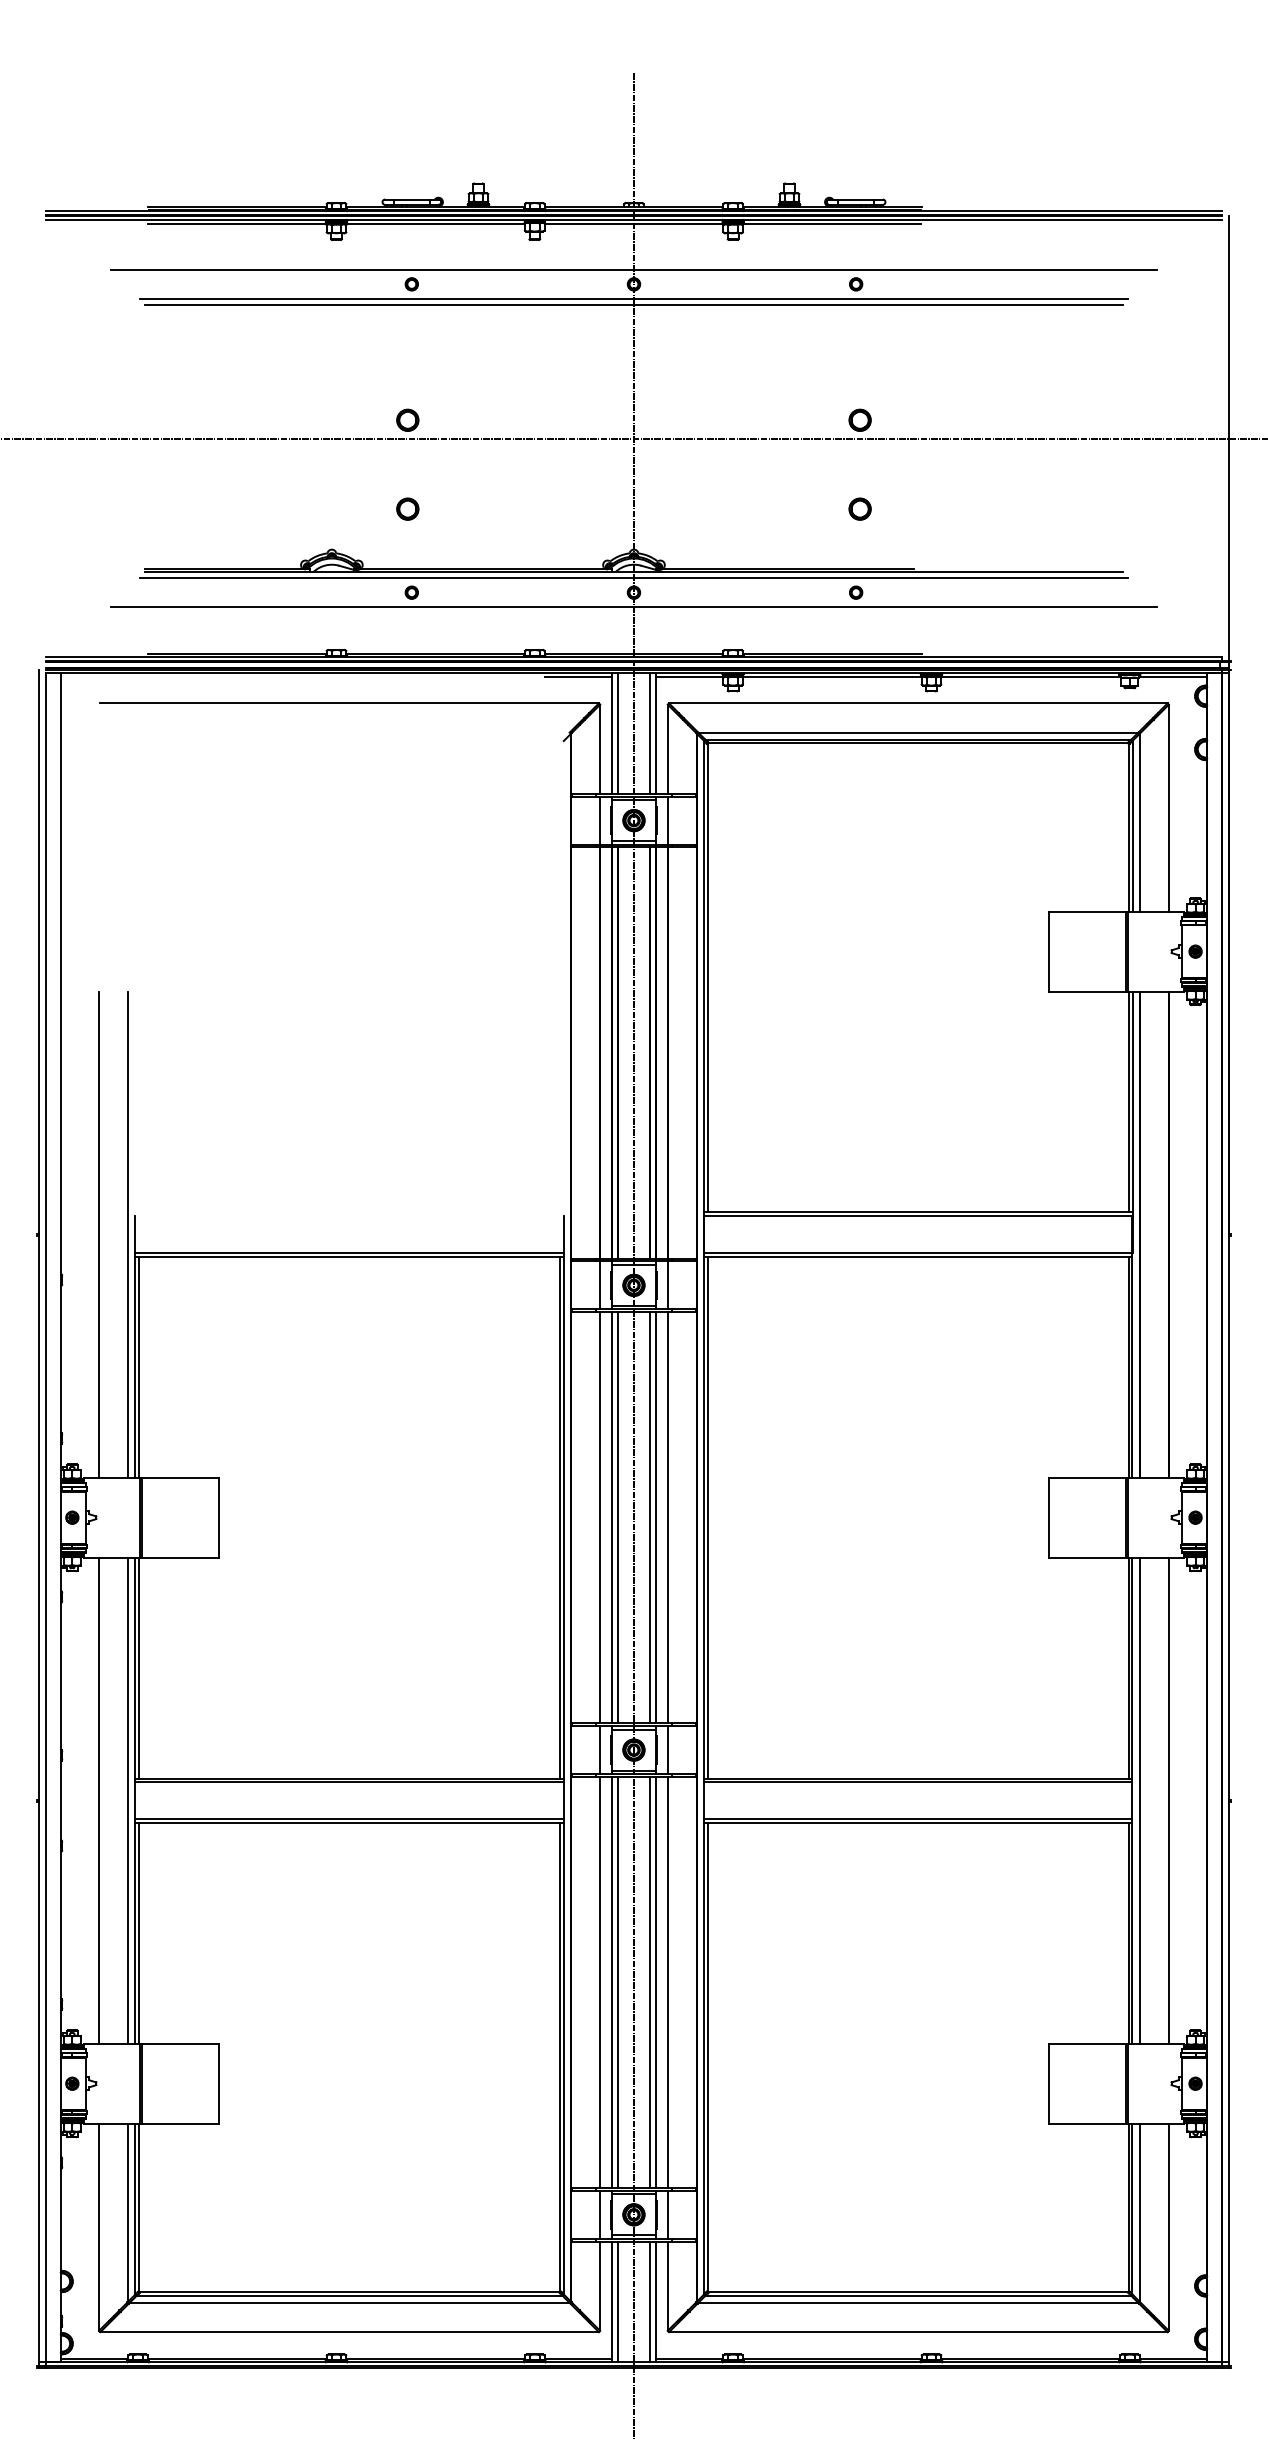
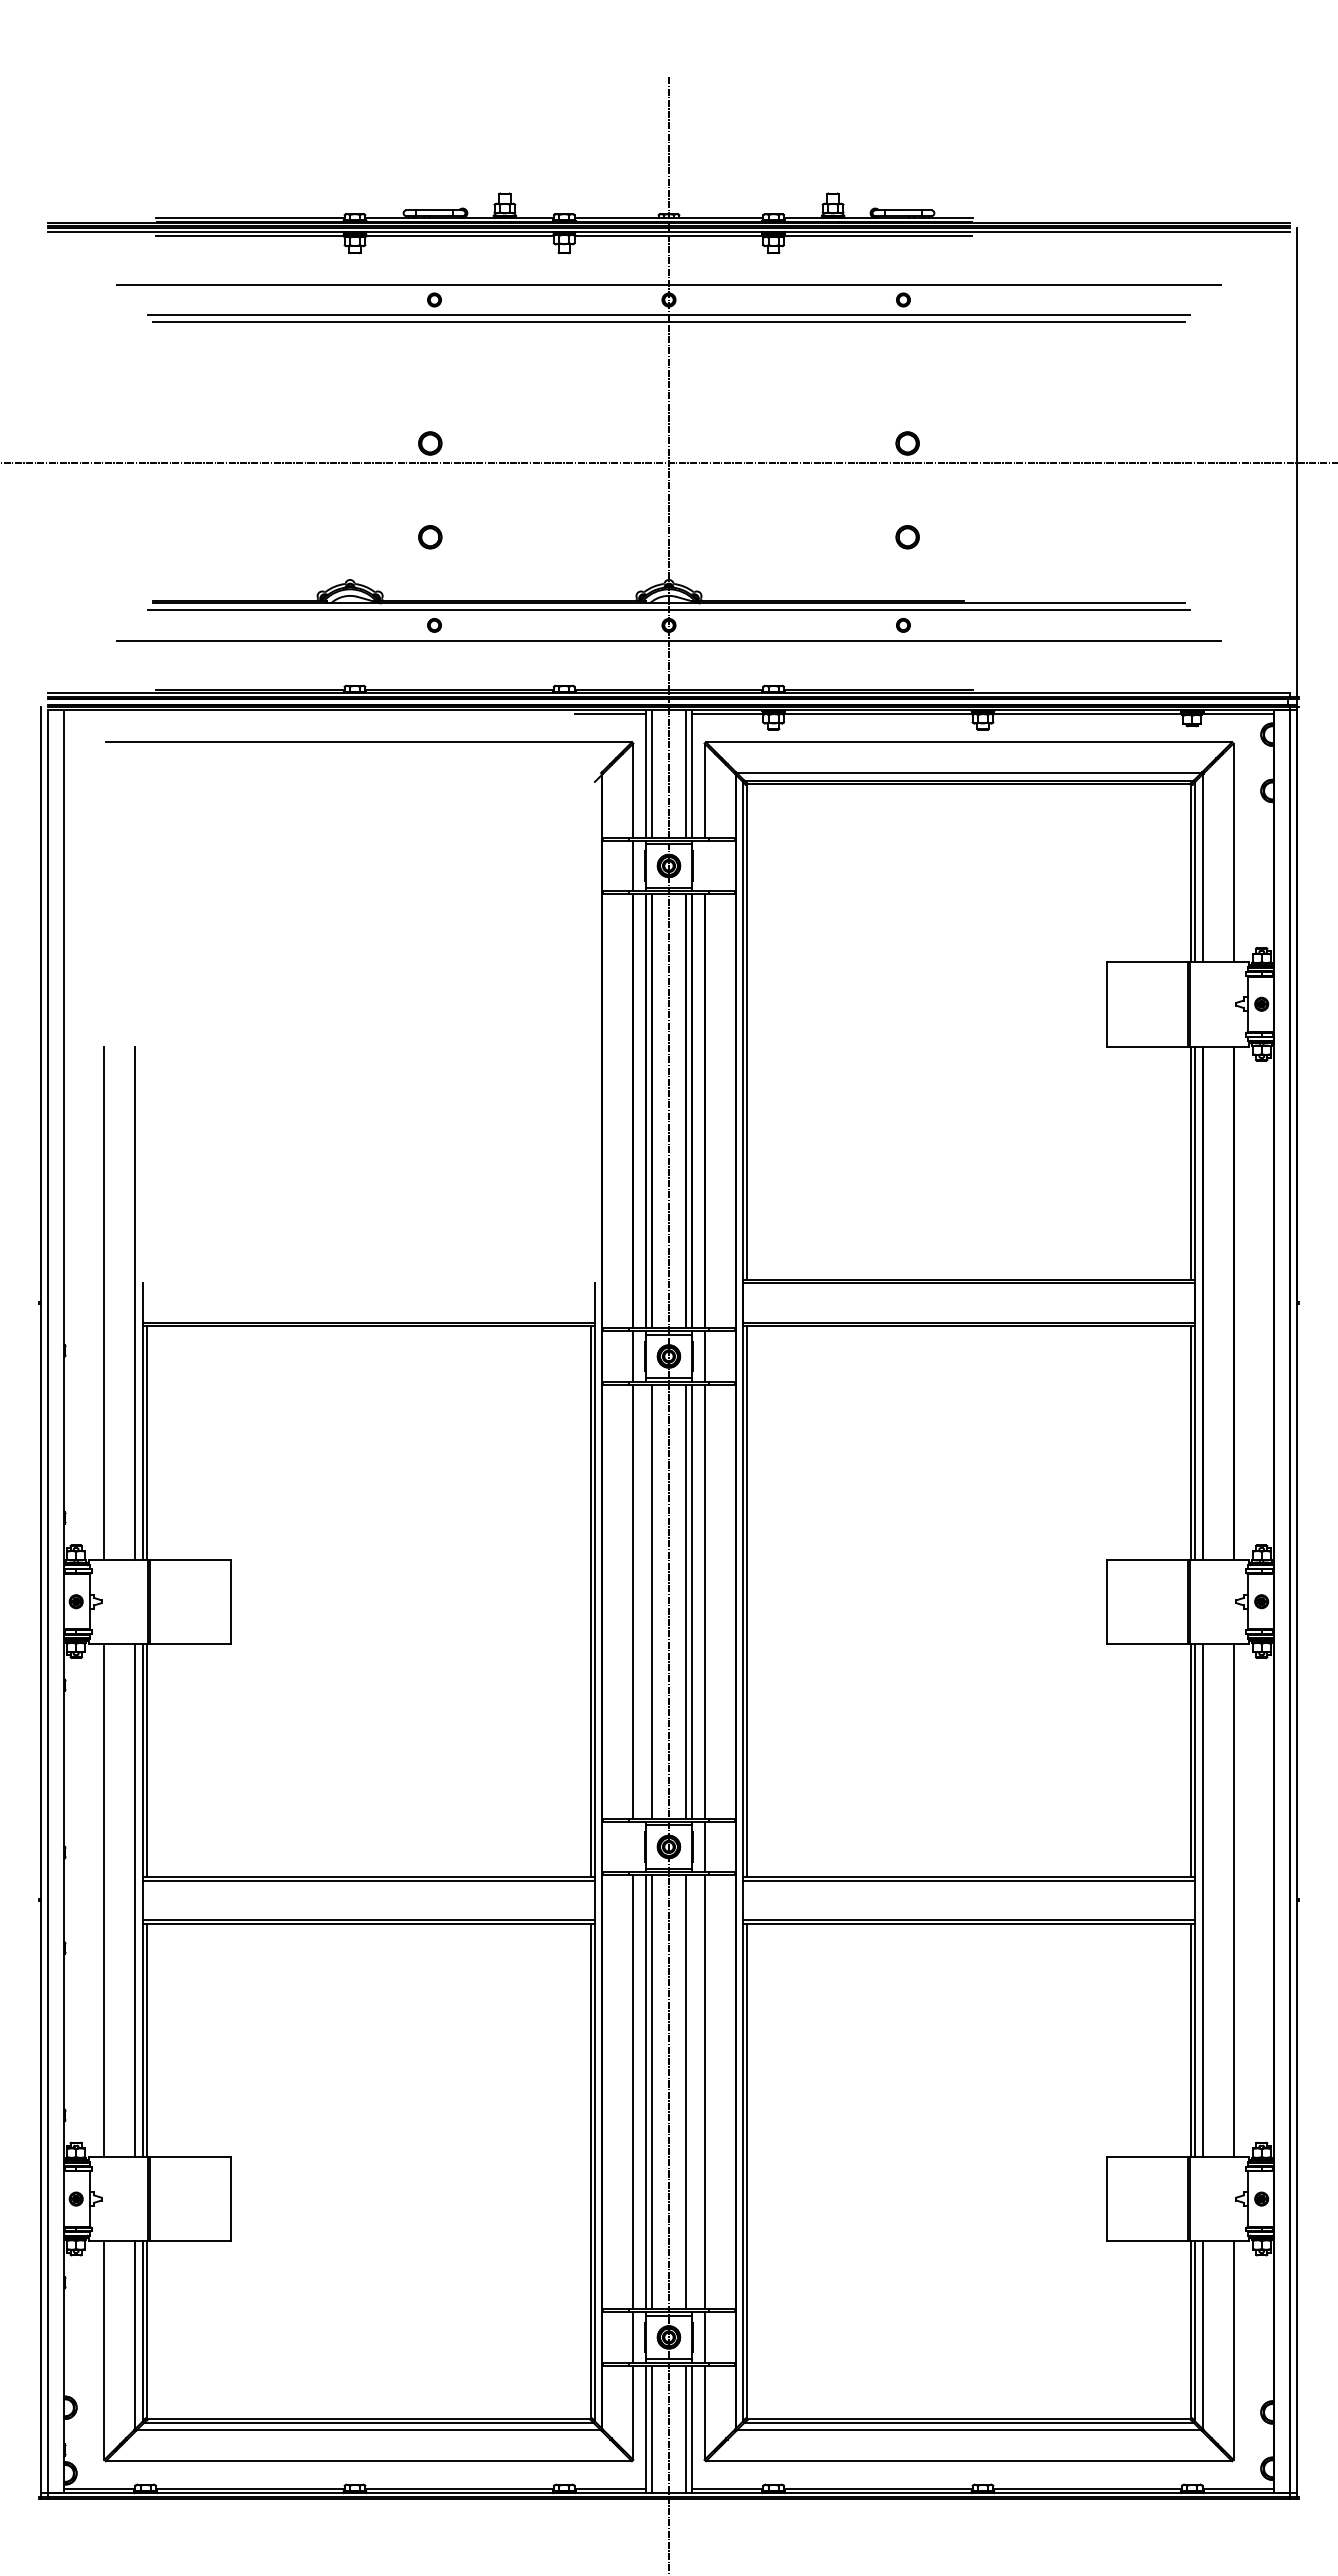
line: (667, 820) -> (704, 865), removed
line: (611, 1517) -> (645, 1601), removed
line: (600, 1749) -> (633, 1846), removed
line: (656, 1982) -> (692, 2092), removed

